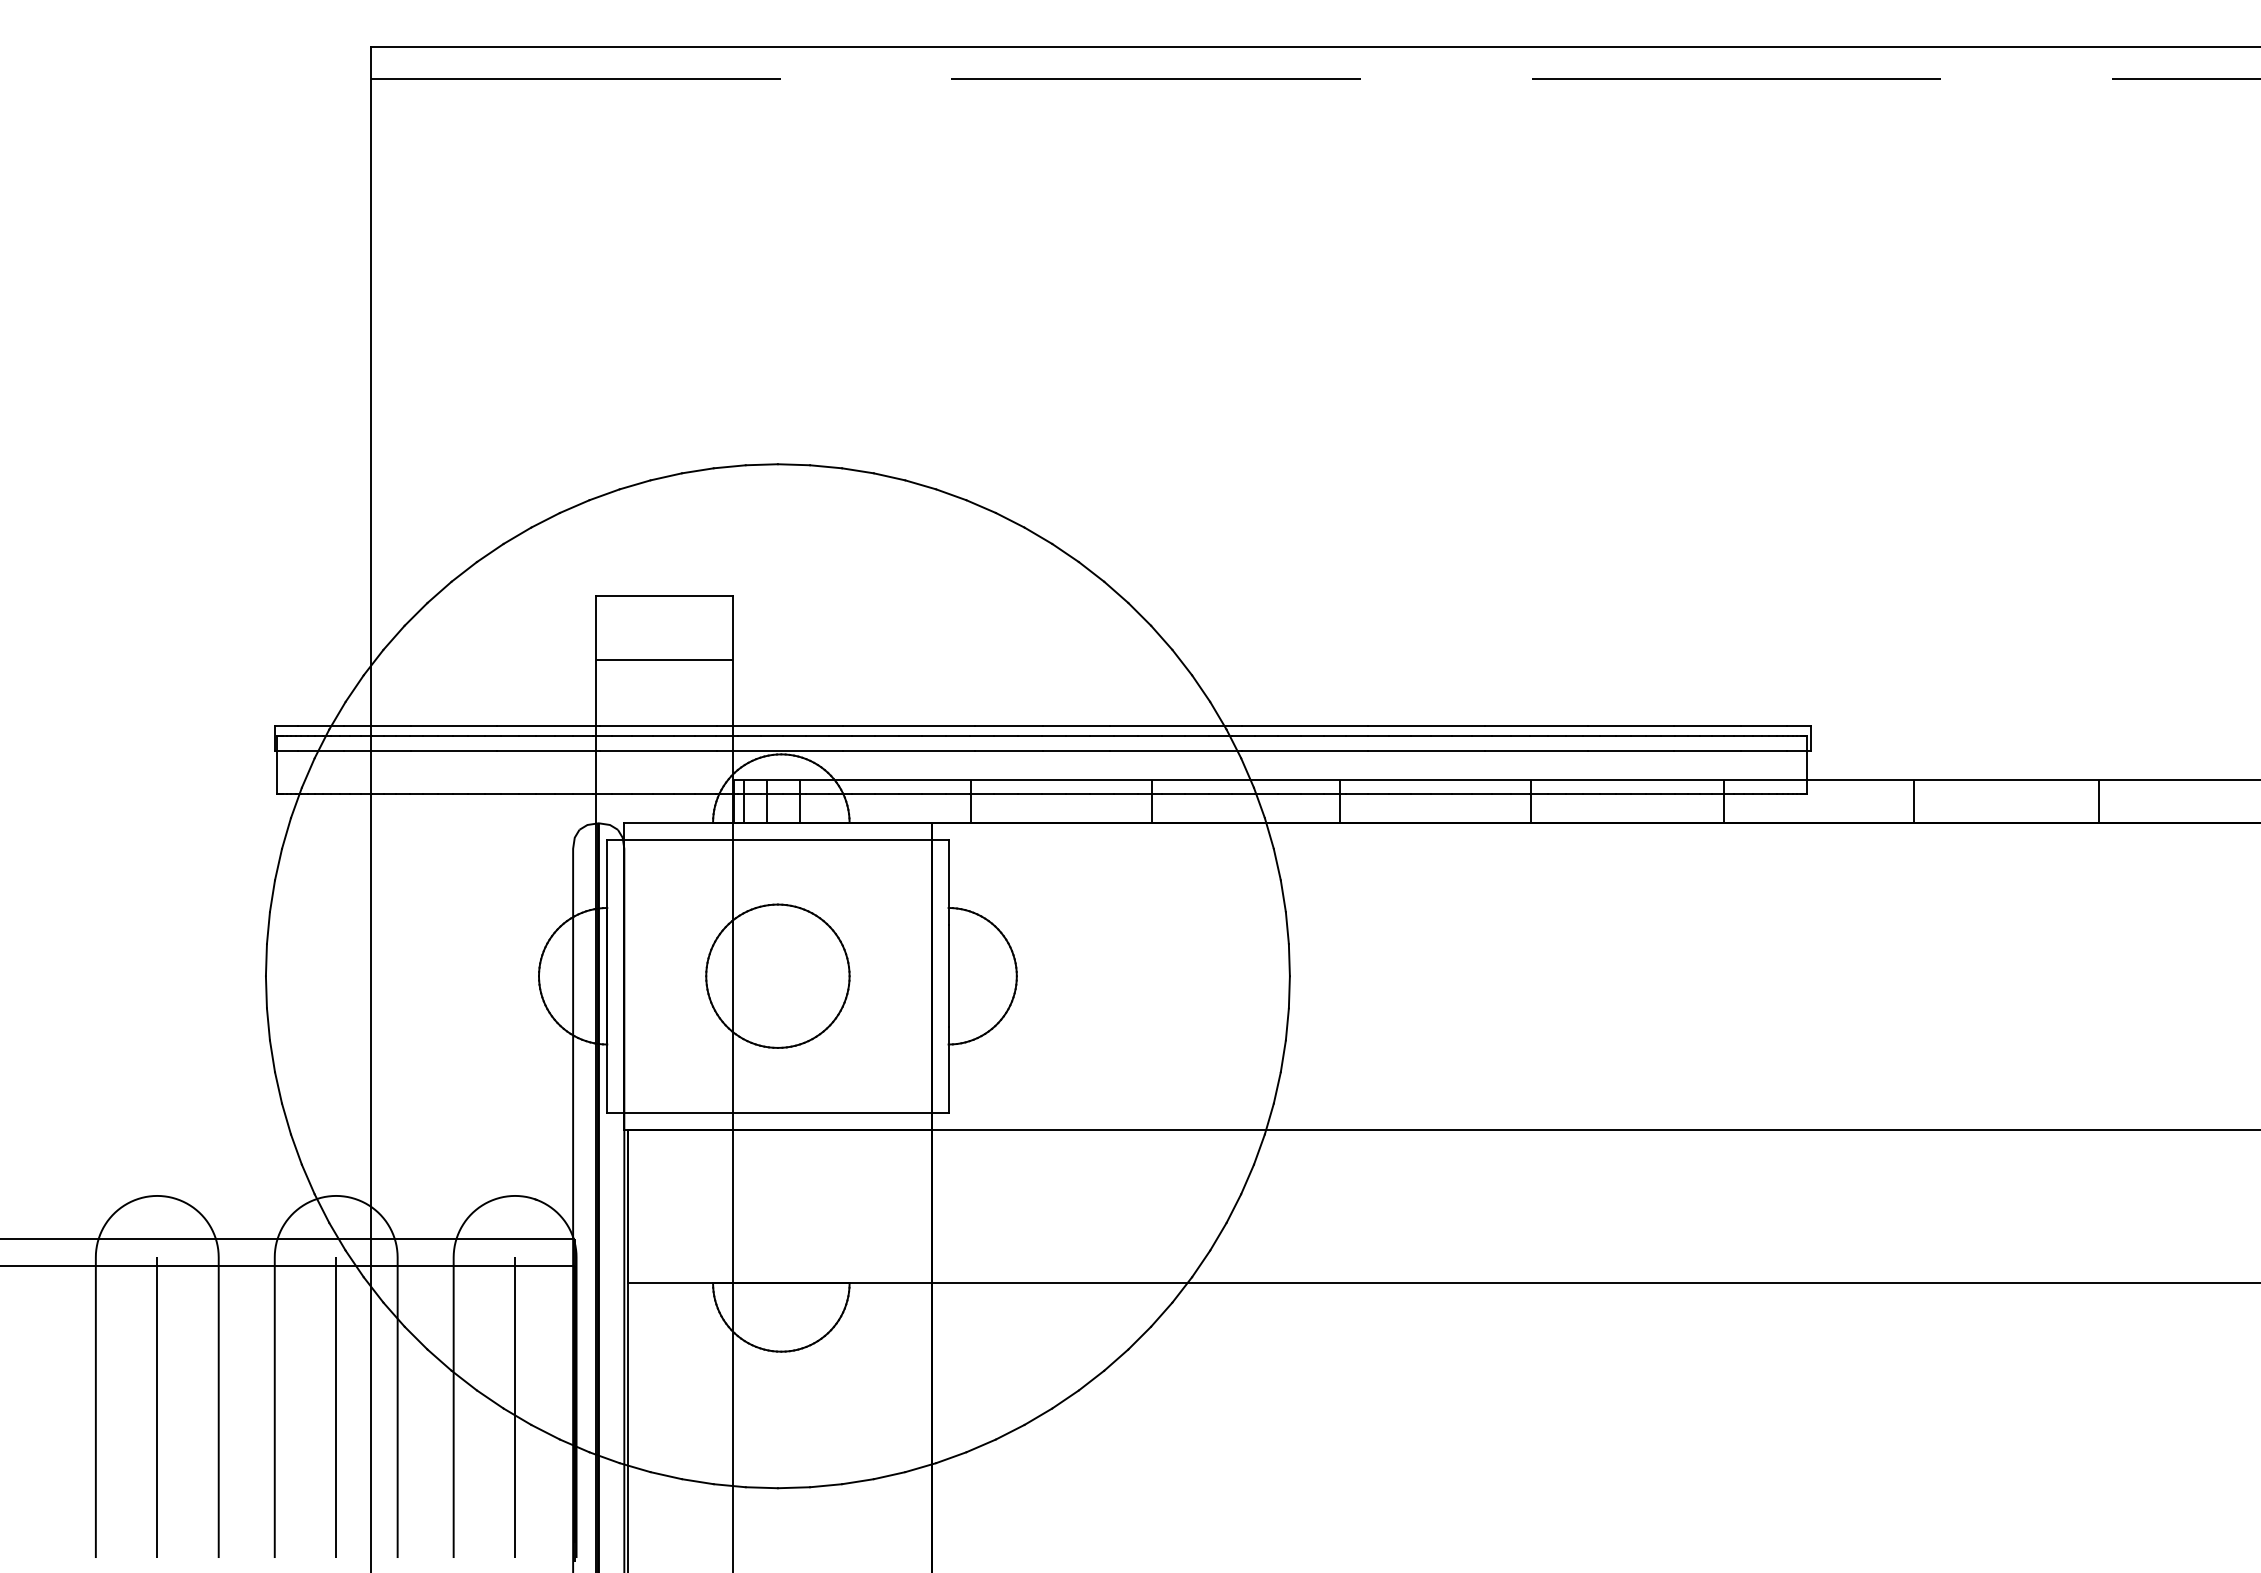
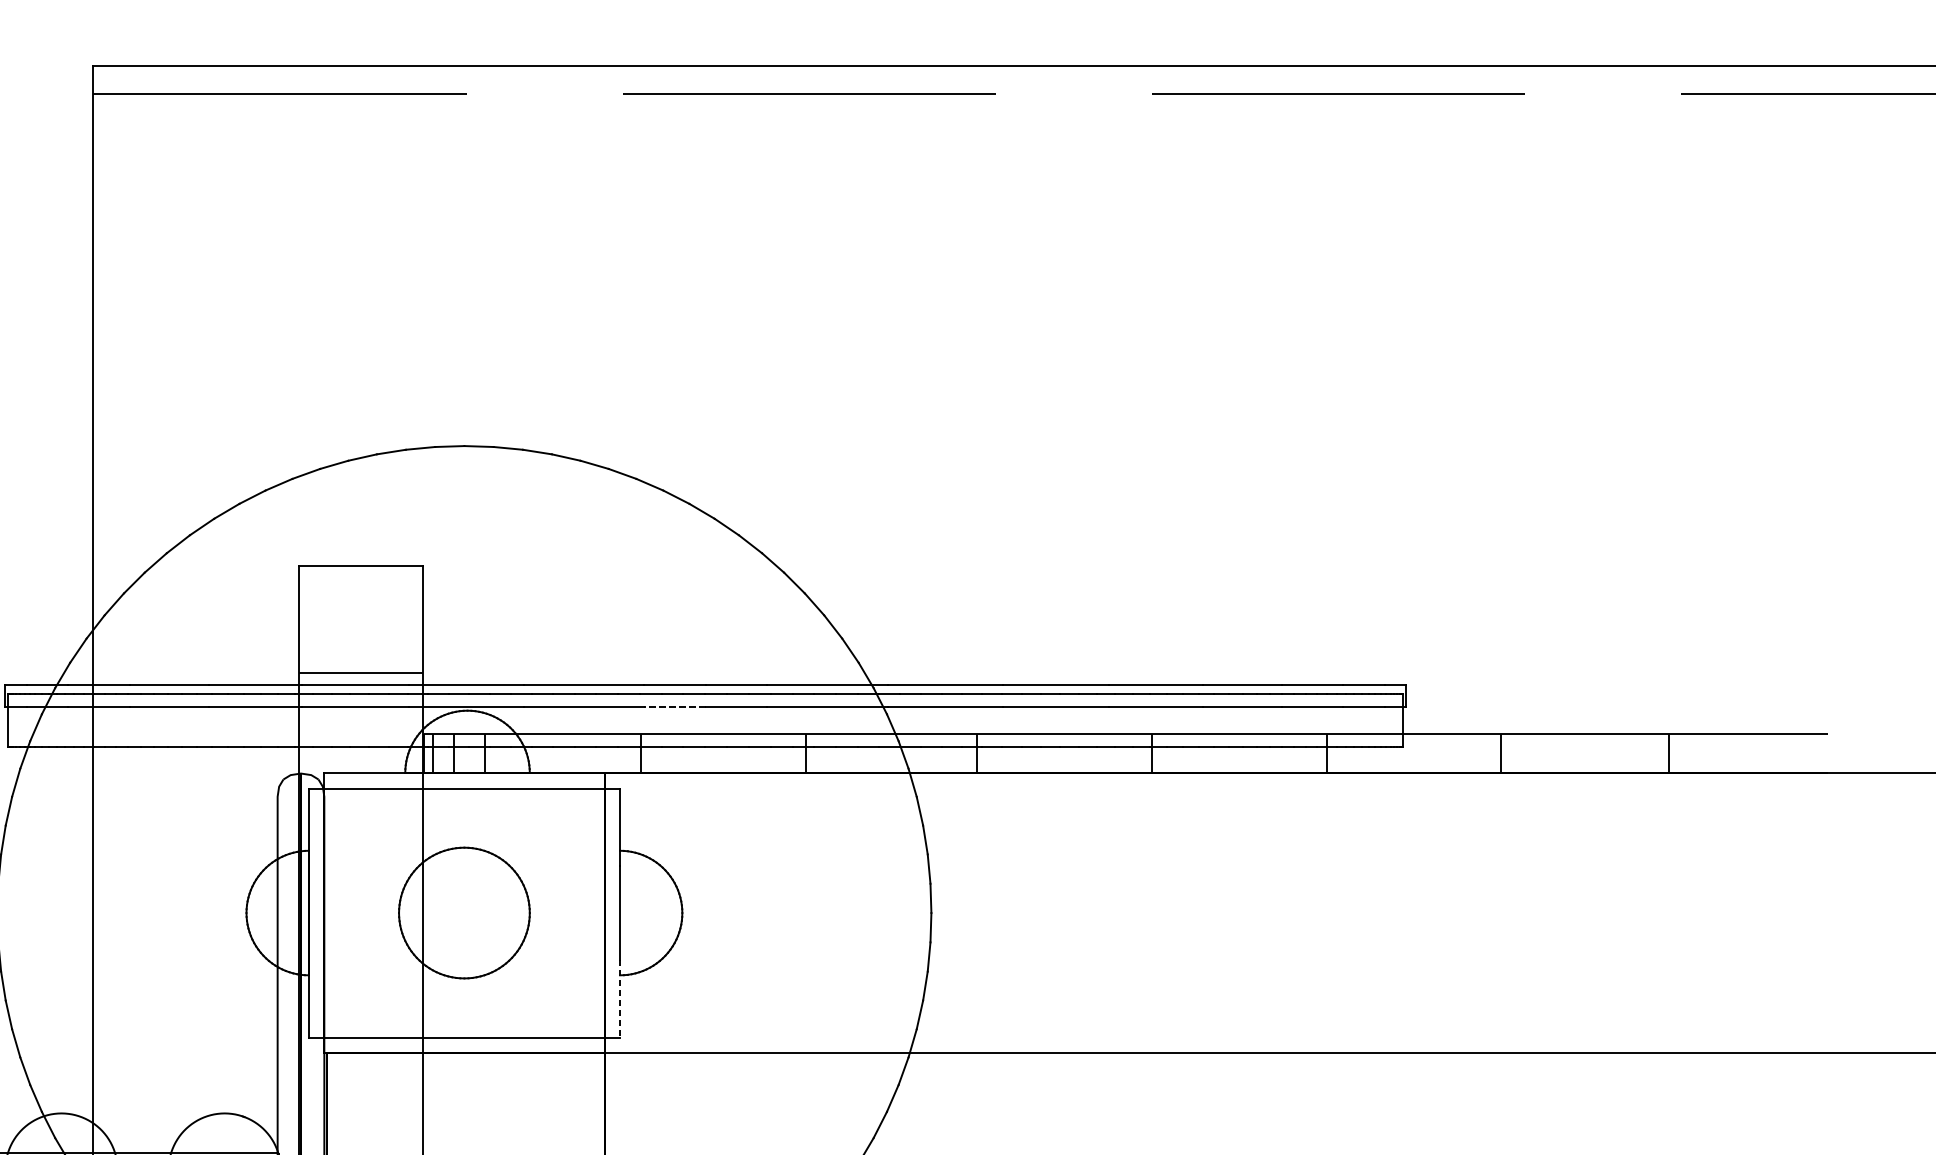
line: (664, 660) -> (360, 673), moved
line: (1008, 750) -> (674, 707), solid -> dashed
line: (948, 1070) -> (620, 999), solid -> dashed

